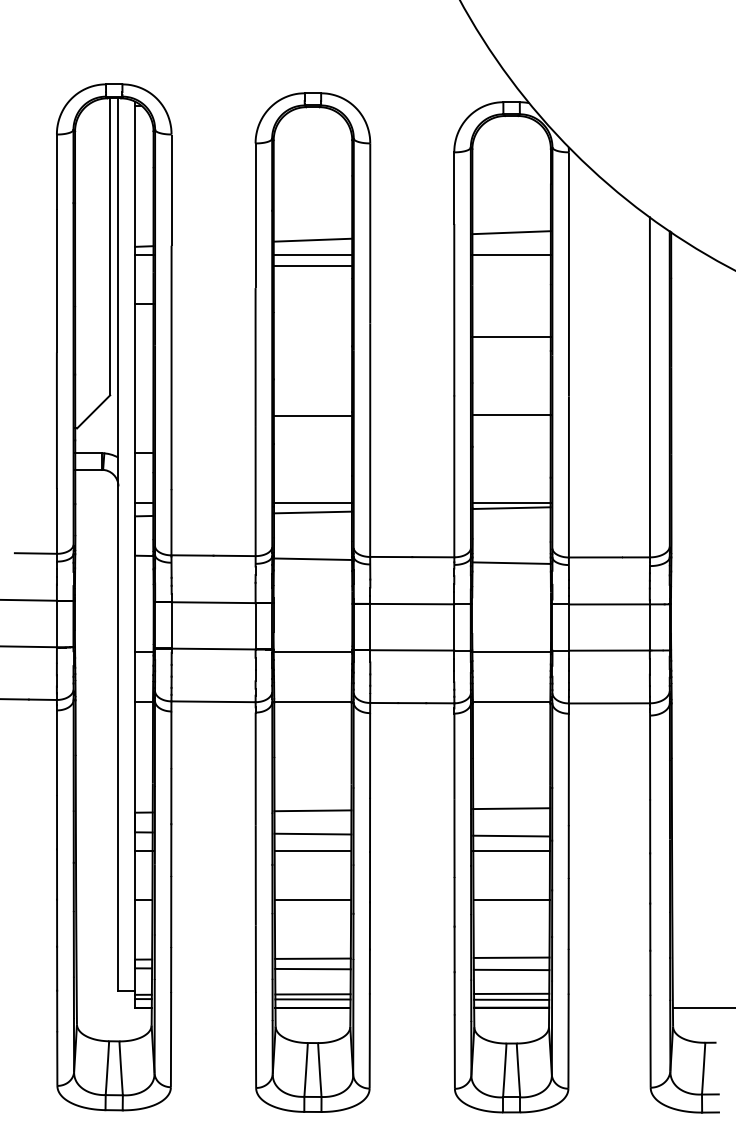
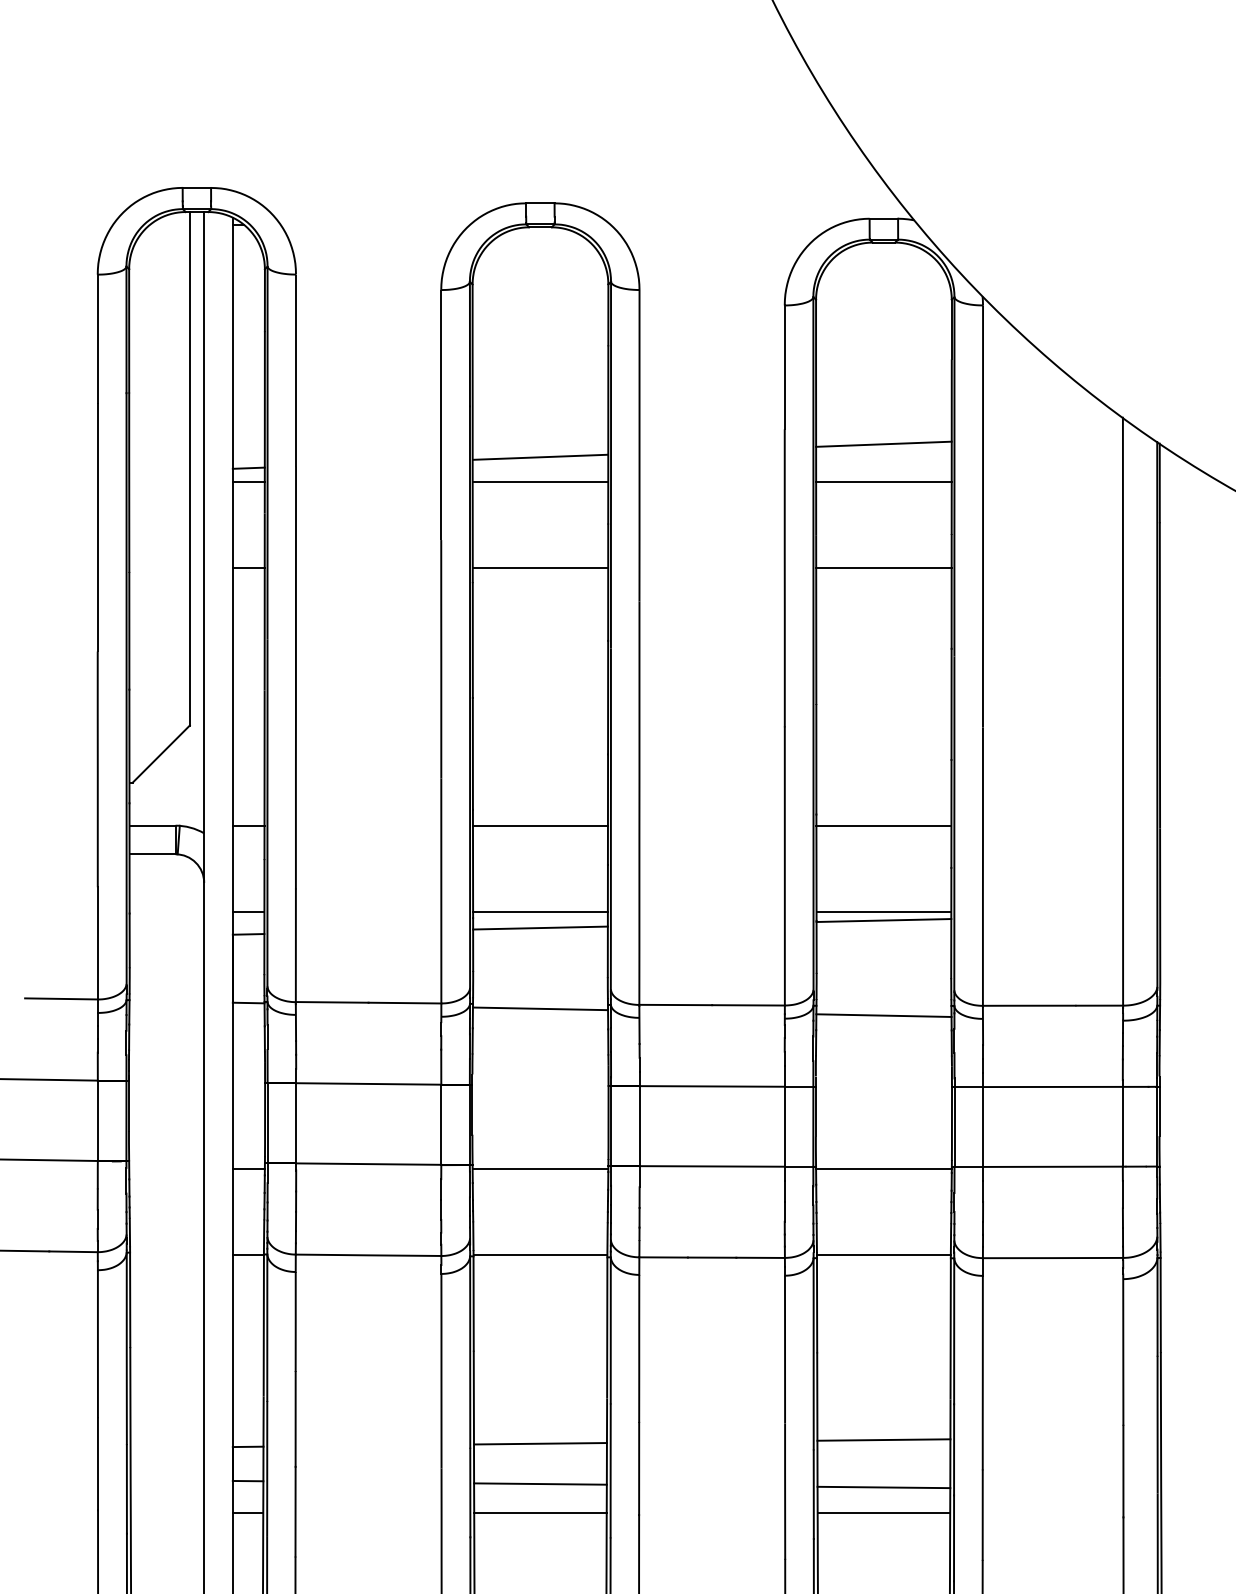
line: (312, 266) -> (539, 568), moved
line: (511, 337) -> (883, 568), moved
line: (511, 415) -> (883, 826), moved
line: (312, 416) -> (539, 826), moved

